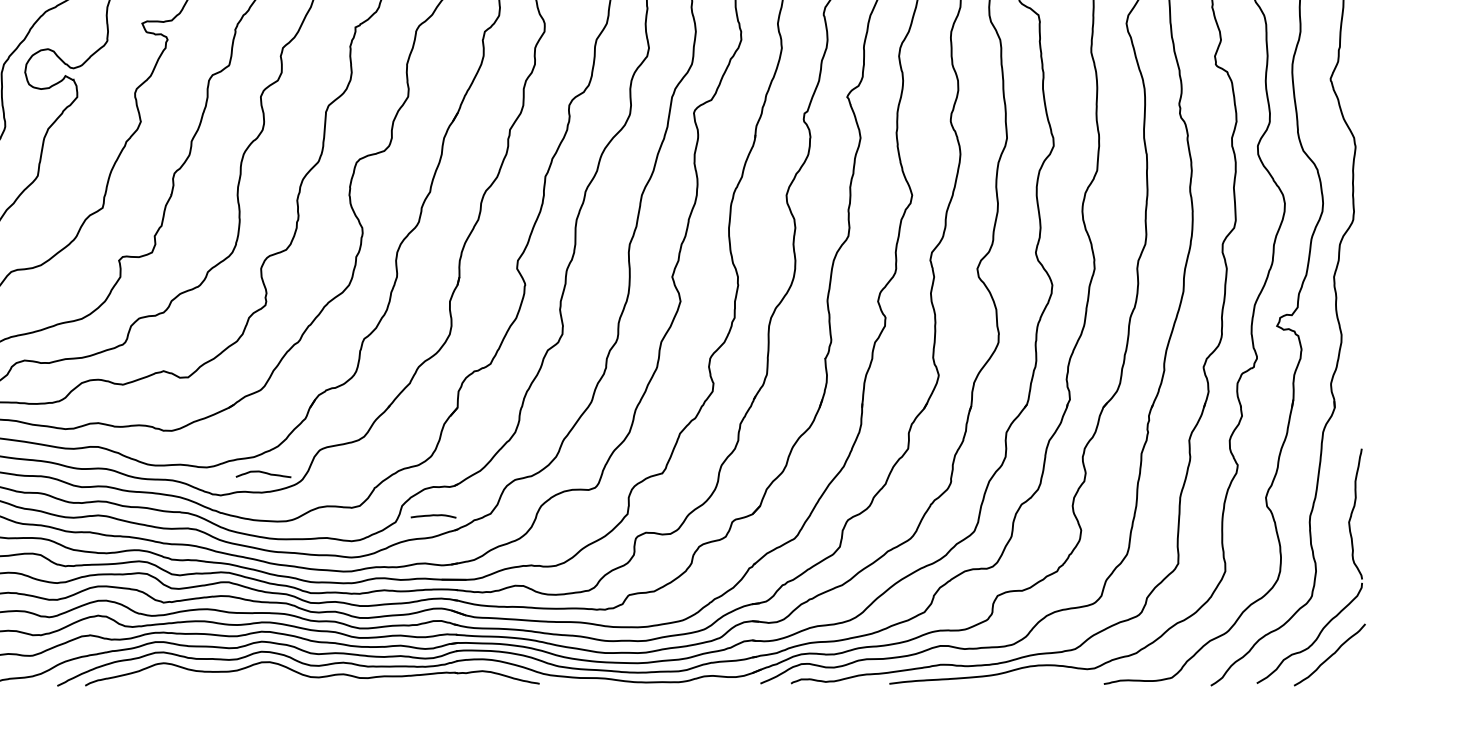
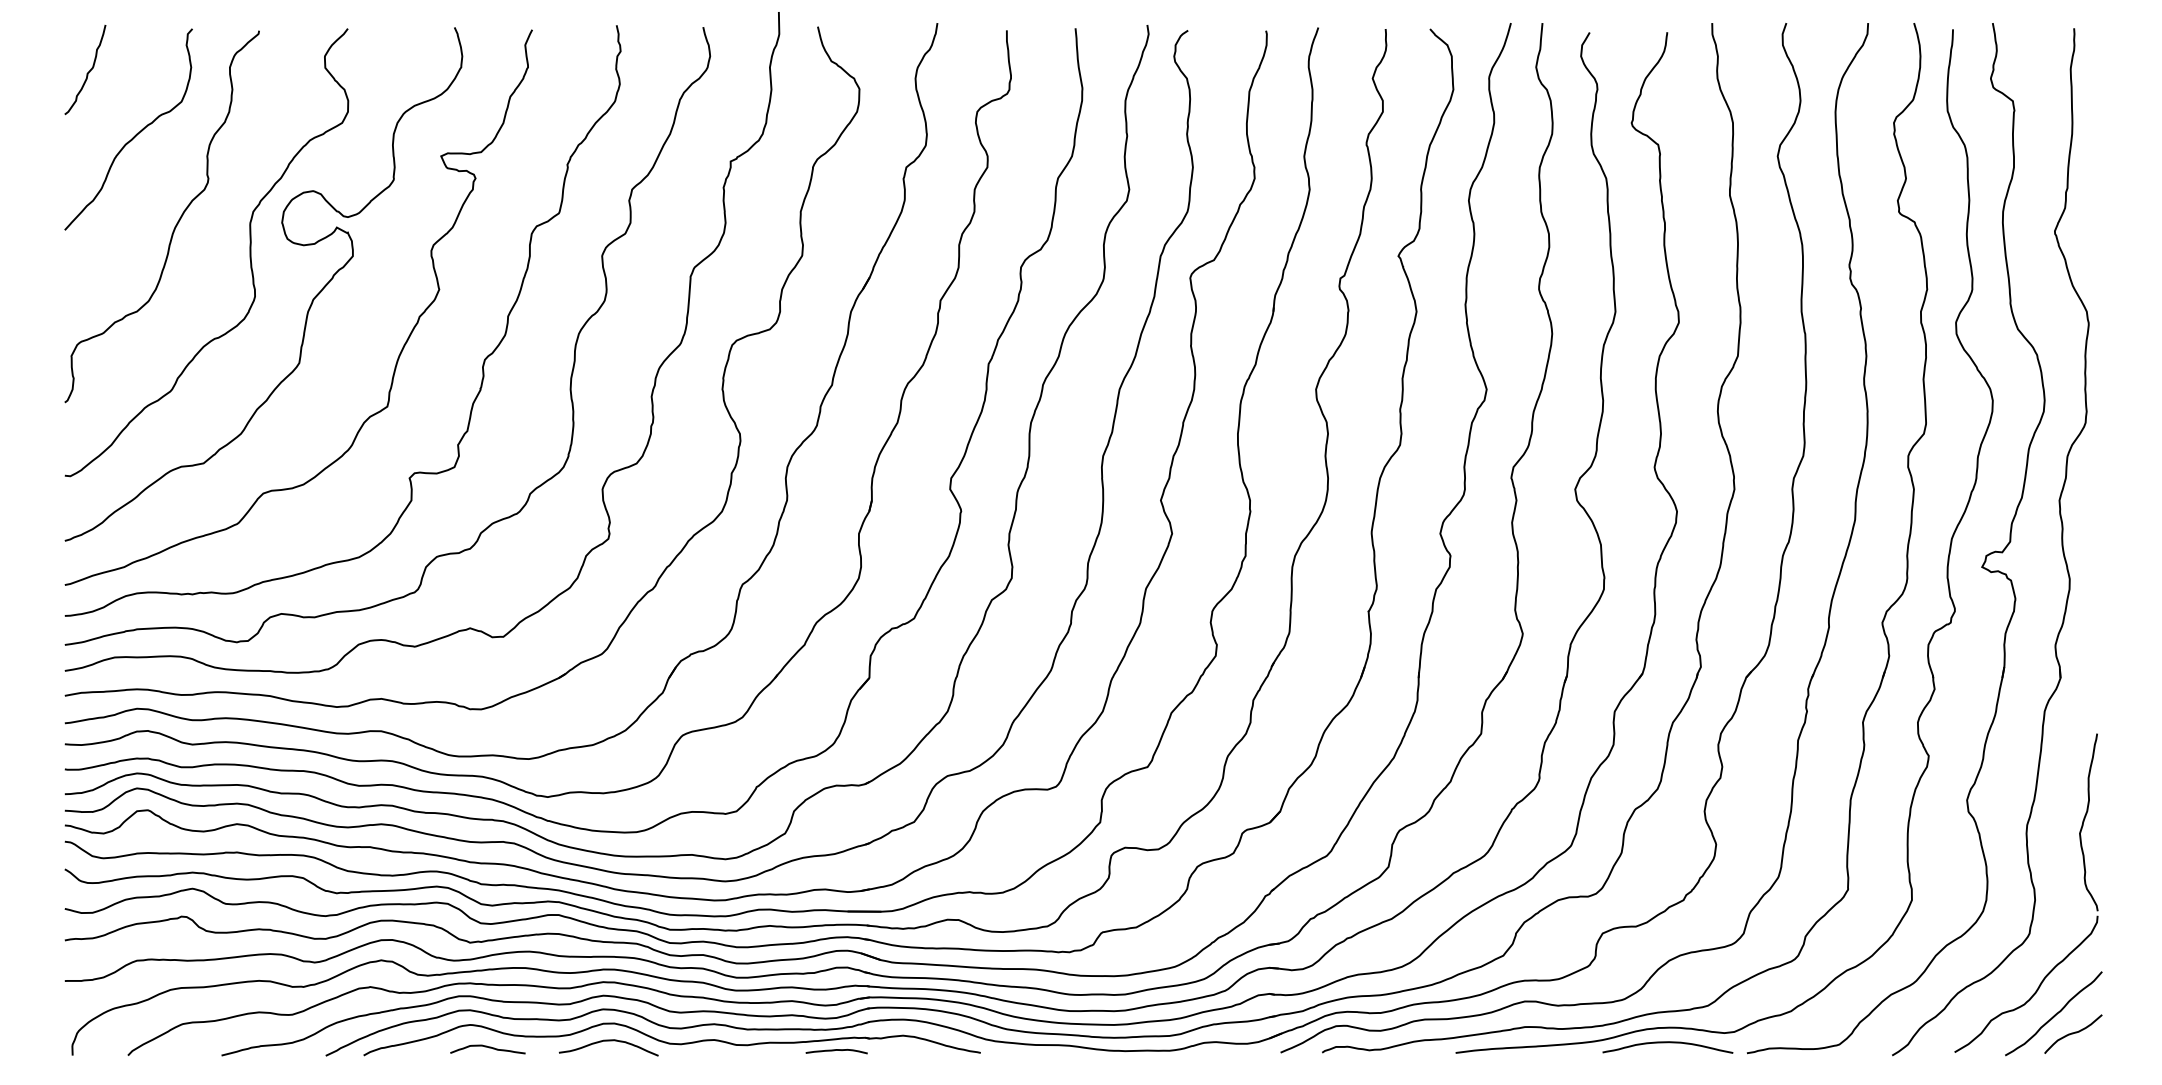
curve: (263, 472) -> (487, 1047), moved
curve: (433, 515) -> (836, 1050), moved
curve: (1344, 669) -> (2073, 1033), added
curve: (265, 675) -> (608, 1041), added
curve: (1045, 676) -> (1667, 1043), added

